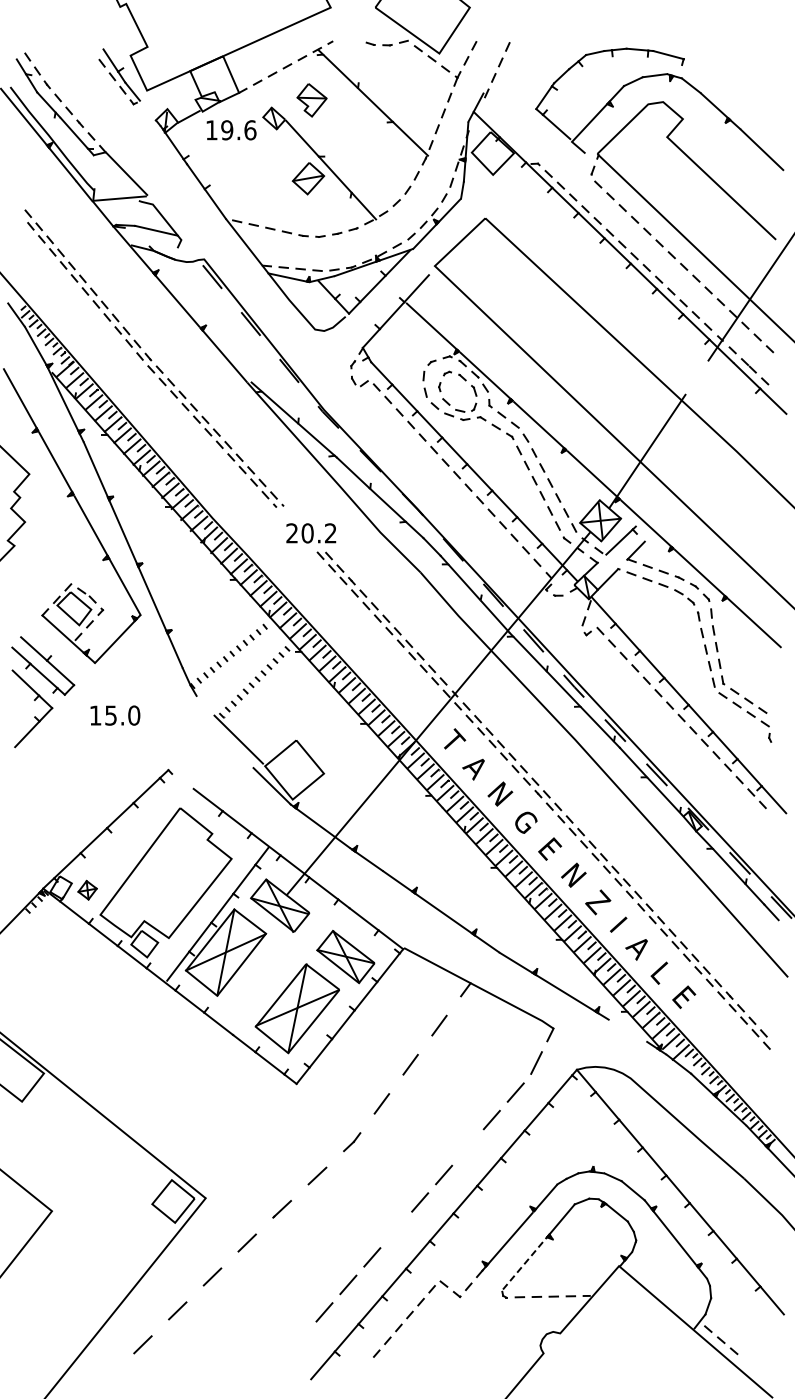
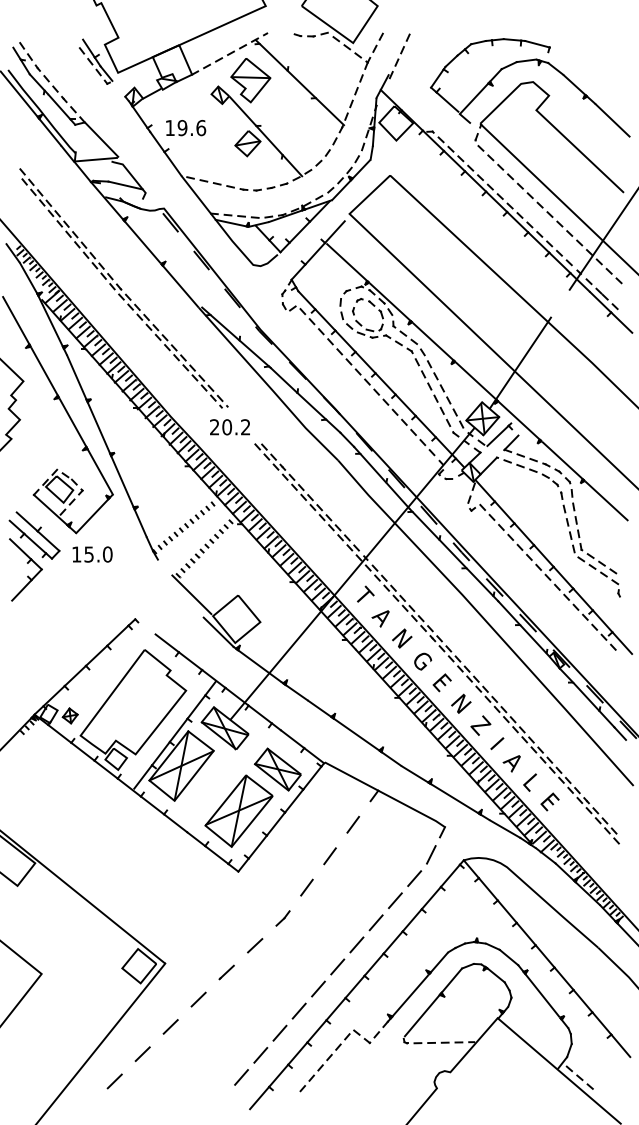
part: (311, 100) -> (250, 80), size x1.67
text: (231, 130) -> (186, 128), moved
text: (311, 533) -> (230, 427), moved
text: (115, 715) -> (92, 554), moved
line: (628, 1030) -> (505, 828), added
line: (467, 1147) -> (375, 922), added
line: (396, 1229) -> (318, 988), added
line: (527, 1260) -> (424, 1013), dashed -> solid
line: (300, 1339) -> (241, 1077), added

